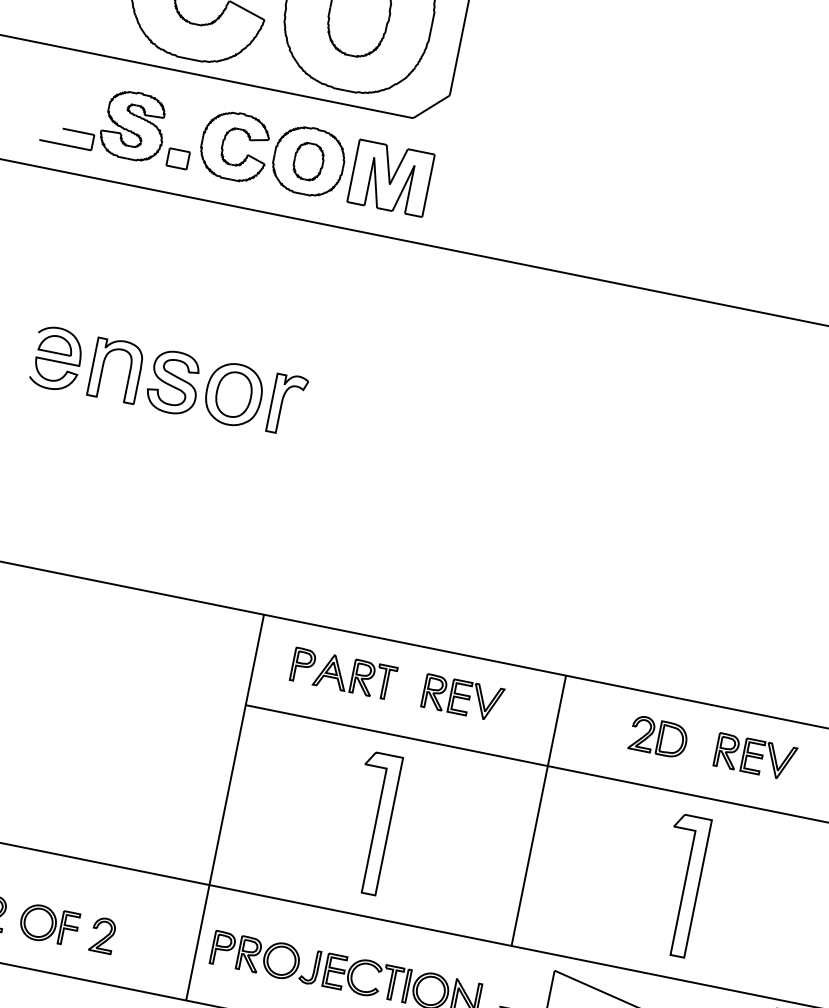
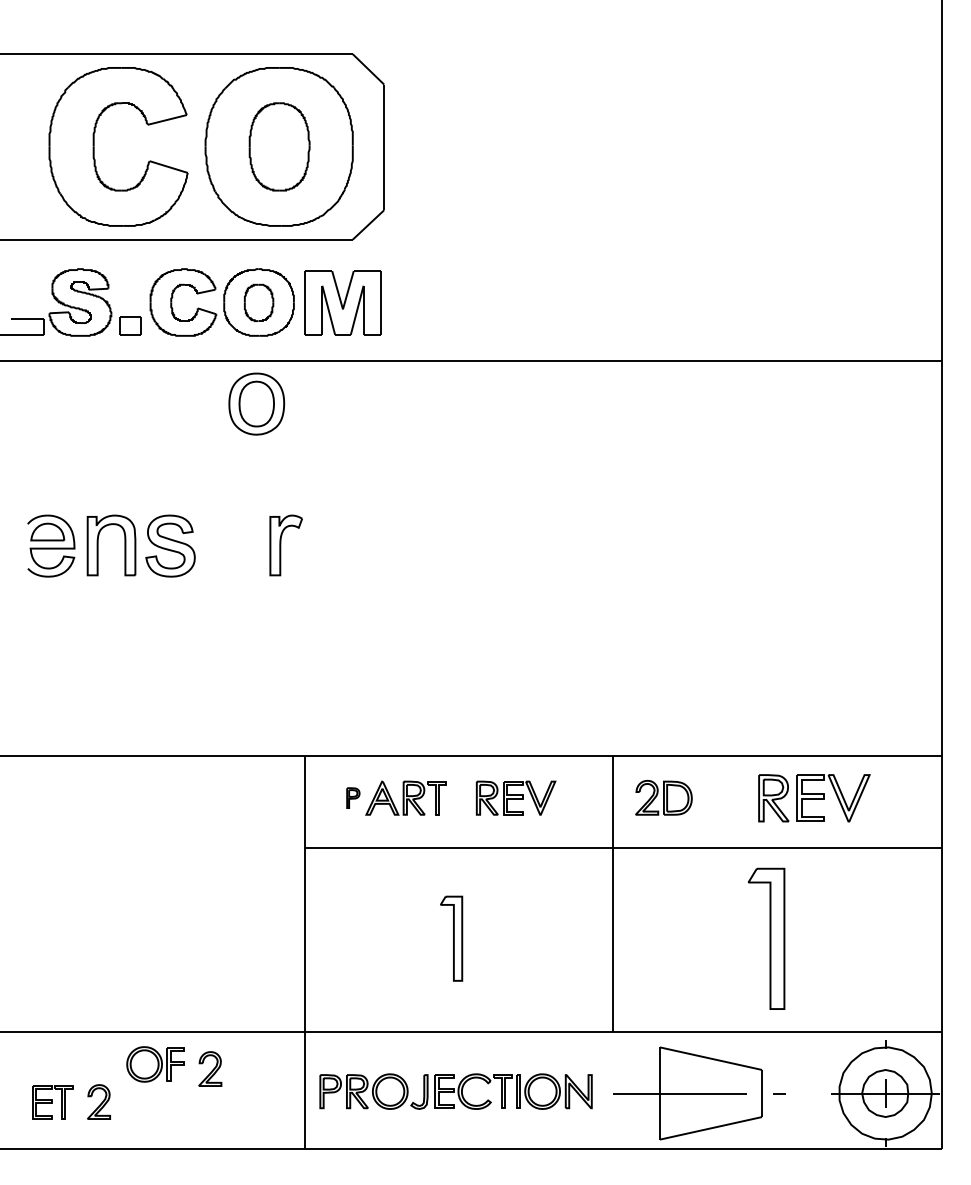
part: (233, 394) -> (256, 403), moved
part: (303, 665) -> (353, 797), size x0.6
part: (658, 736) -> (663, 797), moved
part: (755, 756) -> (814, 797), size x1.4
part: (371, 822) -> (451, 938), size x0.6
part: (49, 924) -> (155, 1064), moved
part: (103, 934) -> (210, 1068), moved

